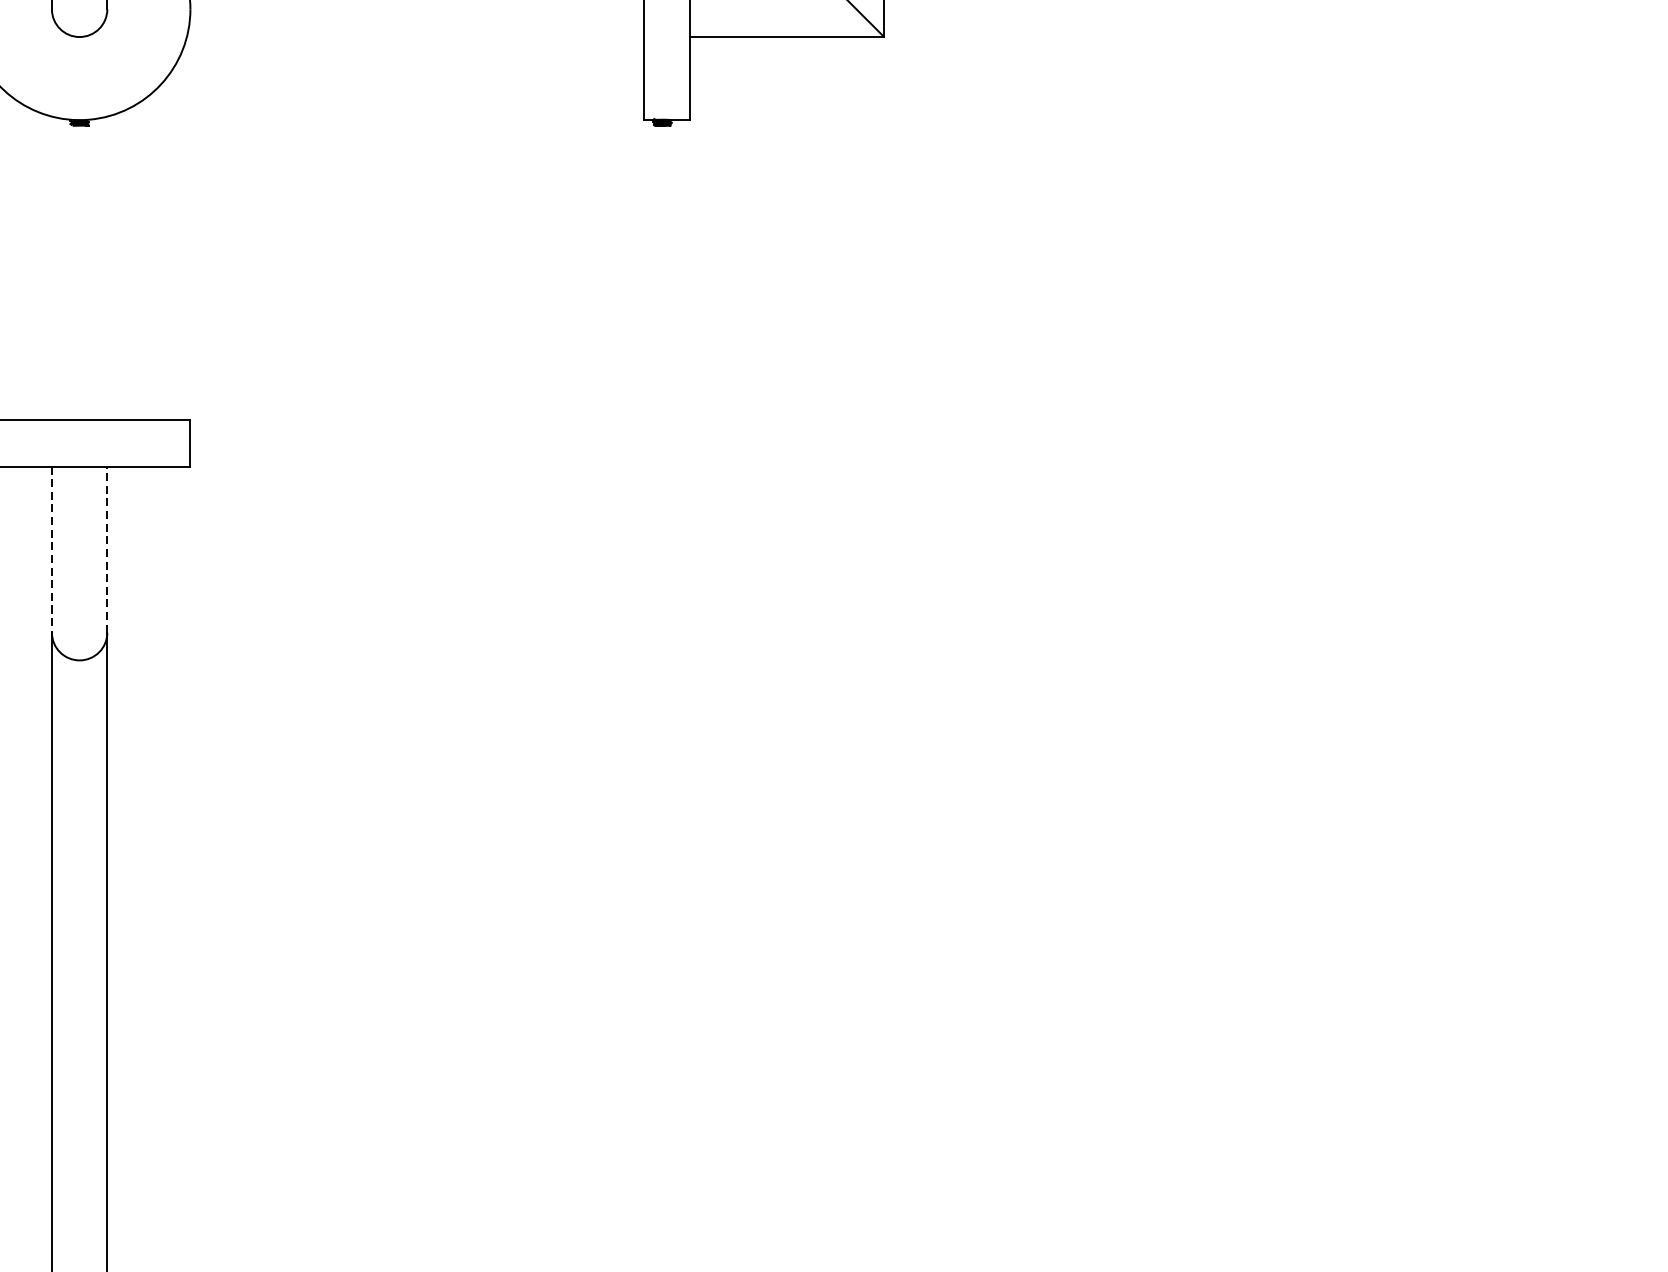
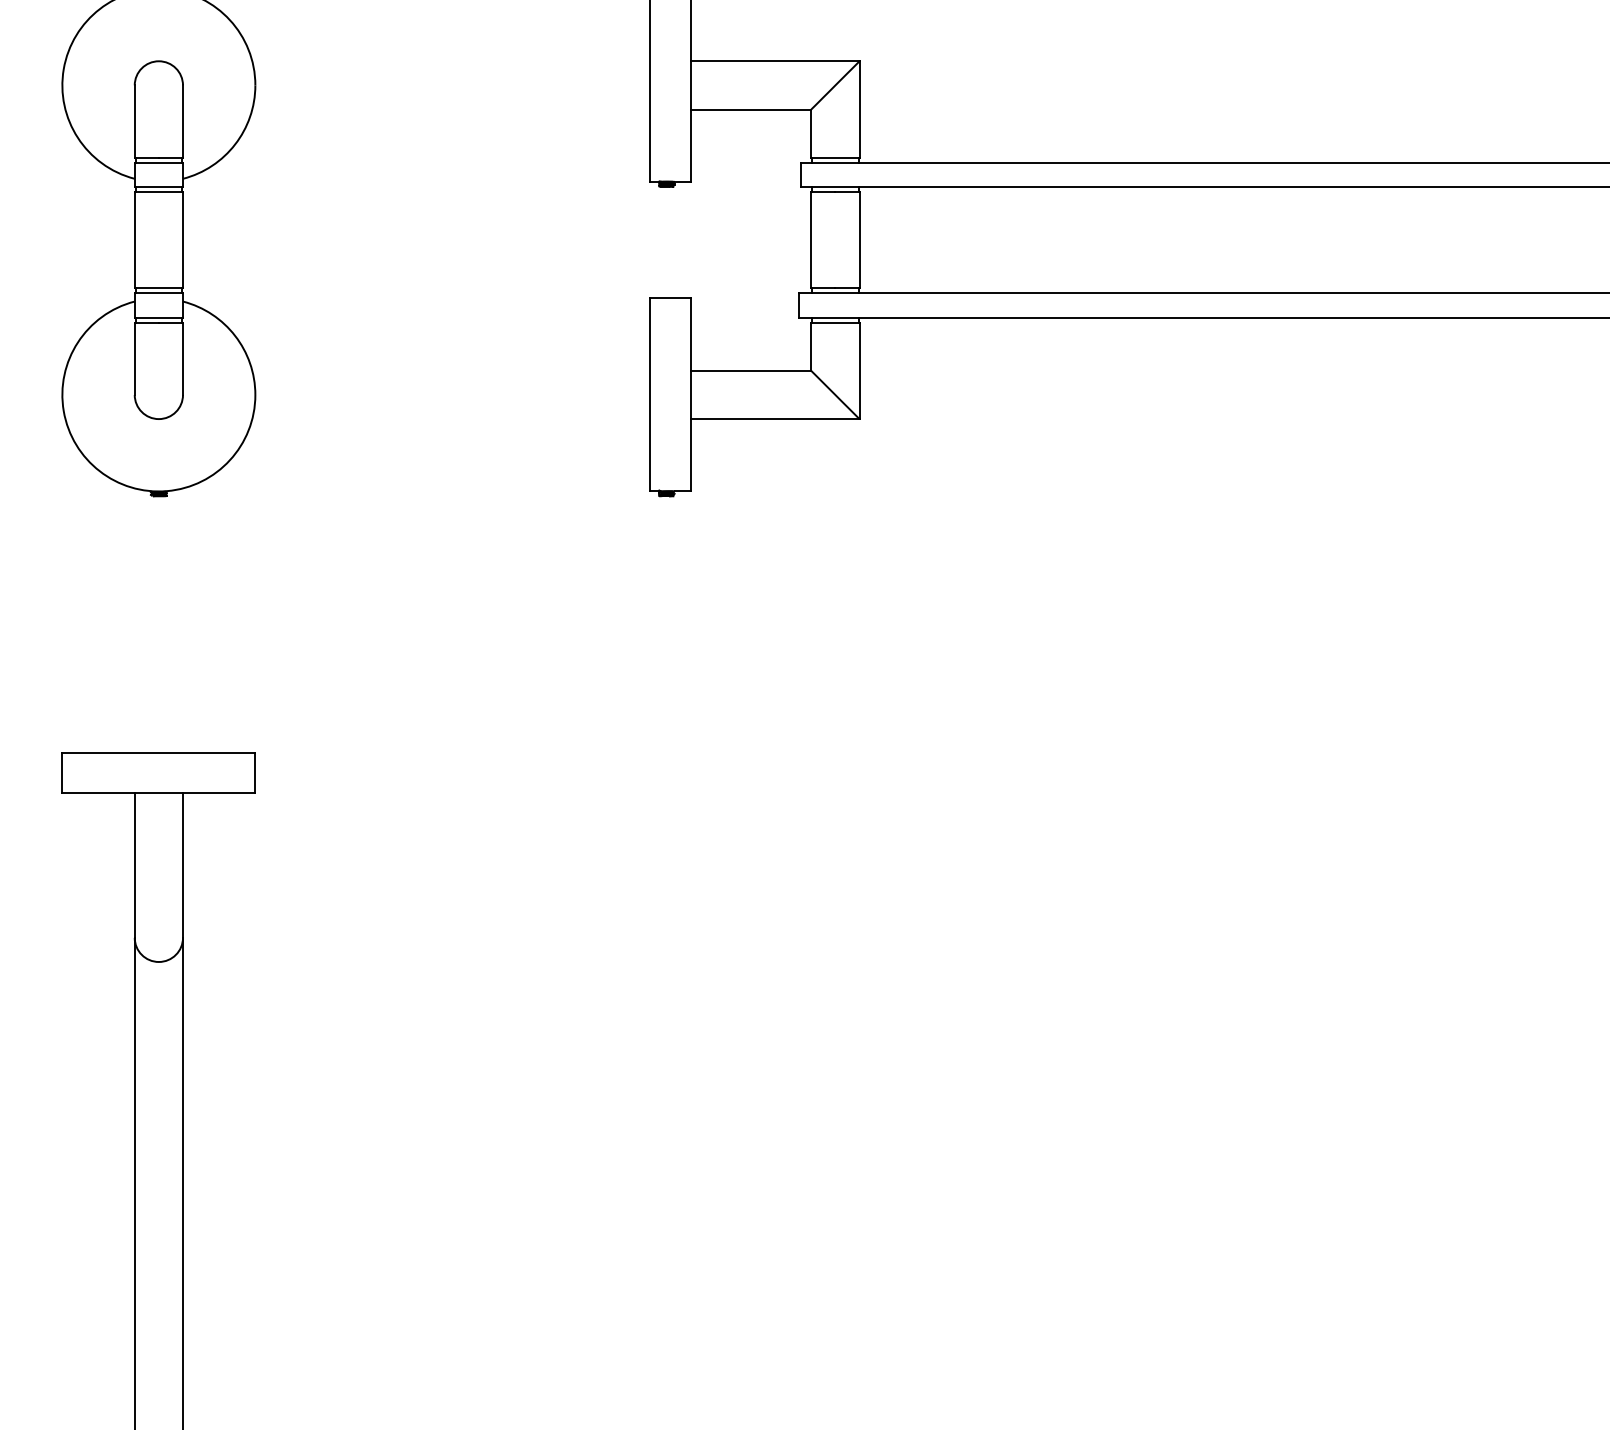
line: (107, 549) -> (183, 865), dashed -> solid
line: (51, 550) -> (134, 866), dashed -> solid

